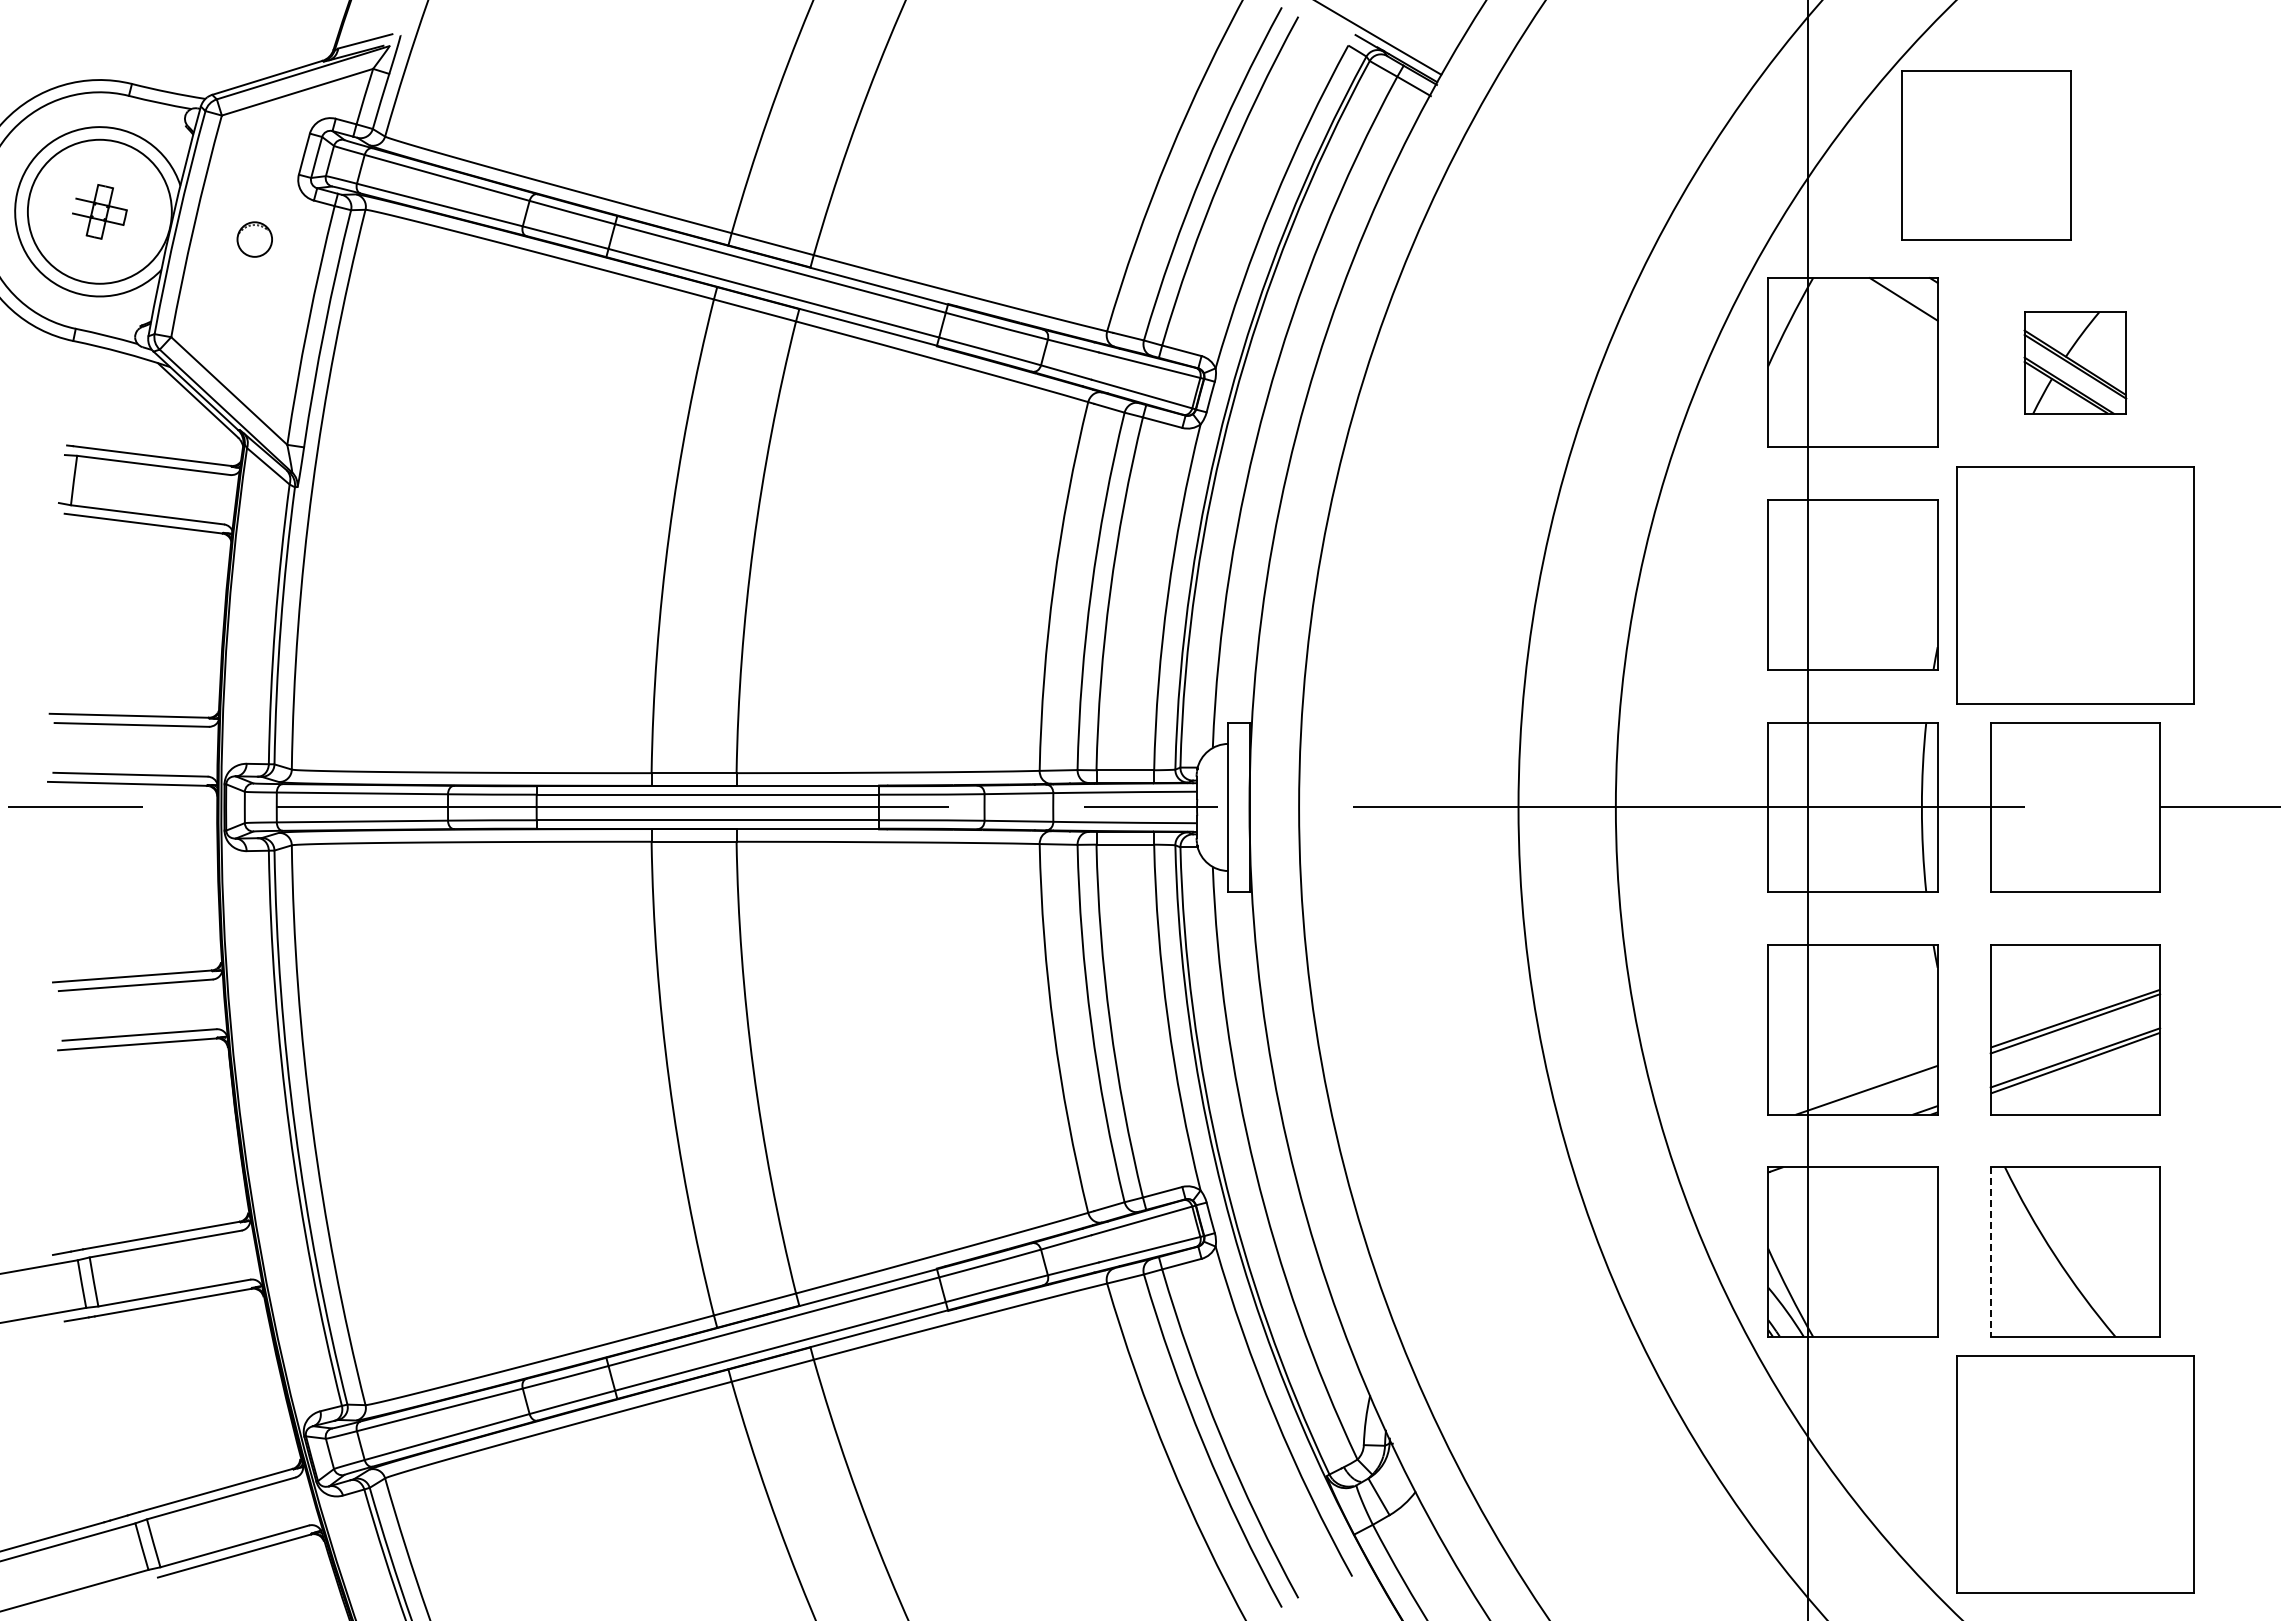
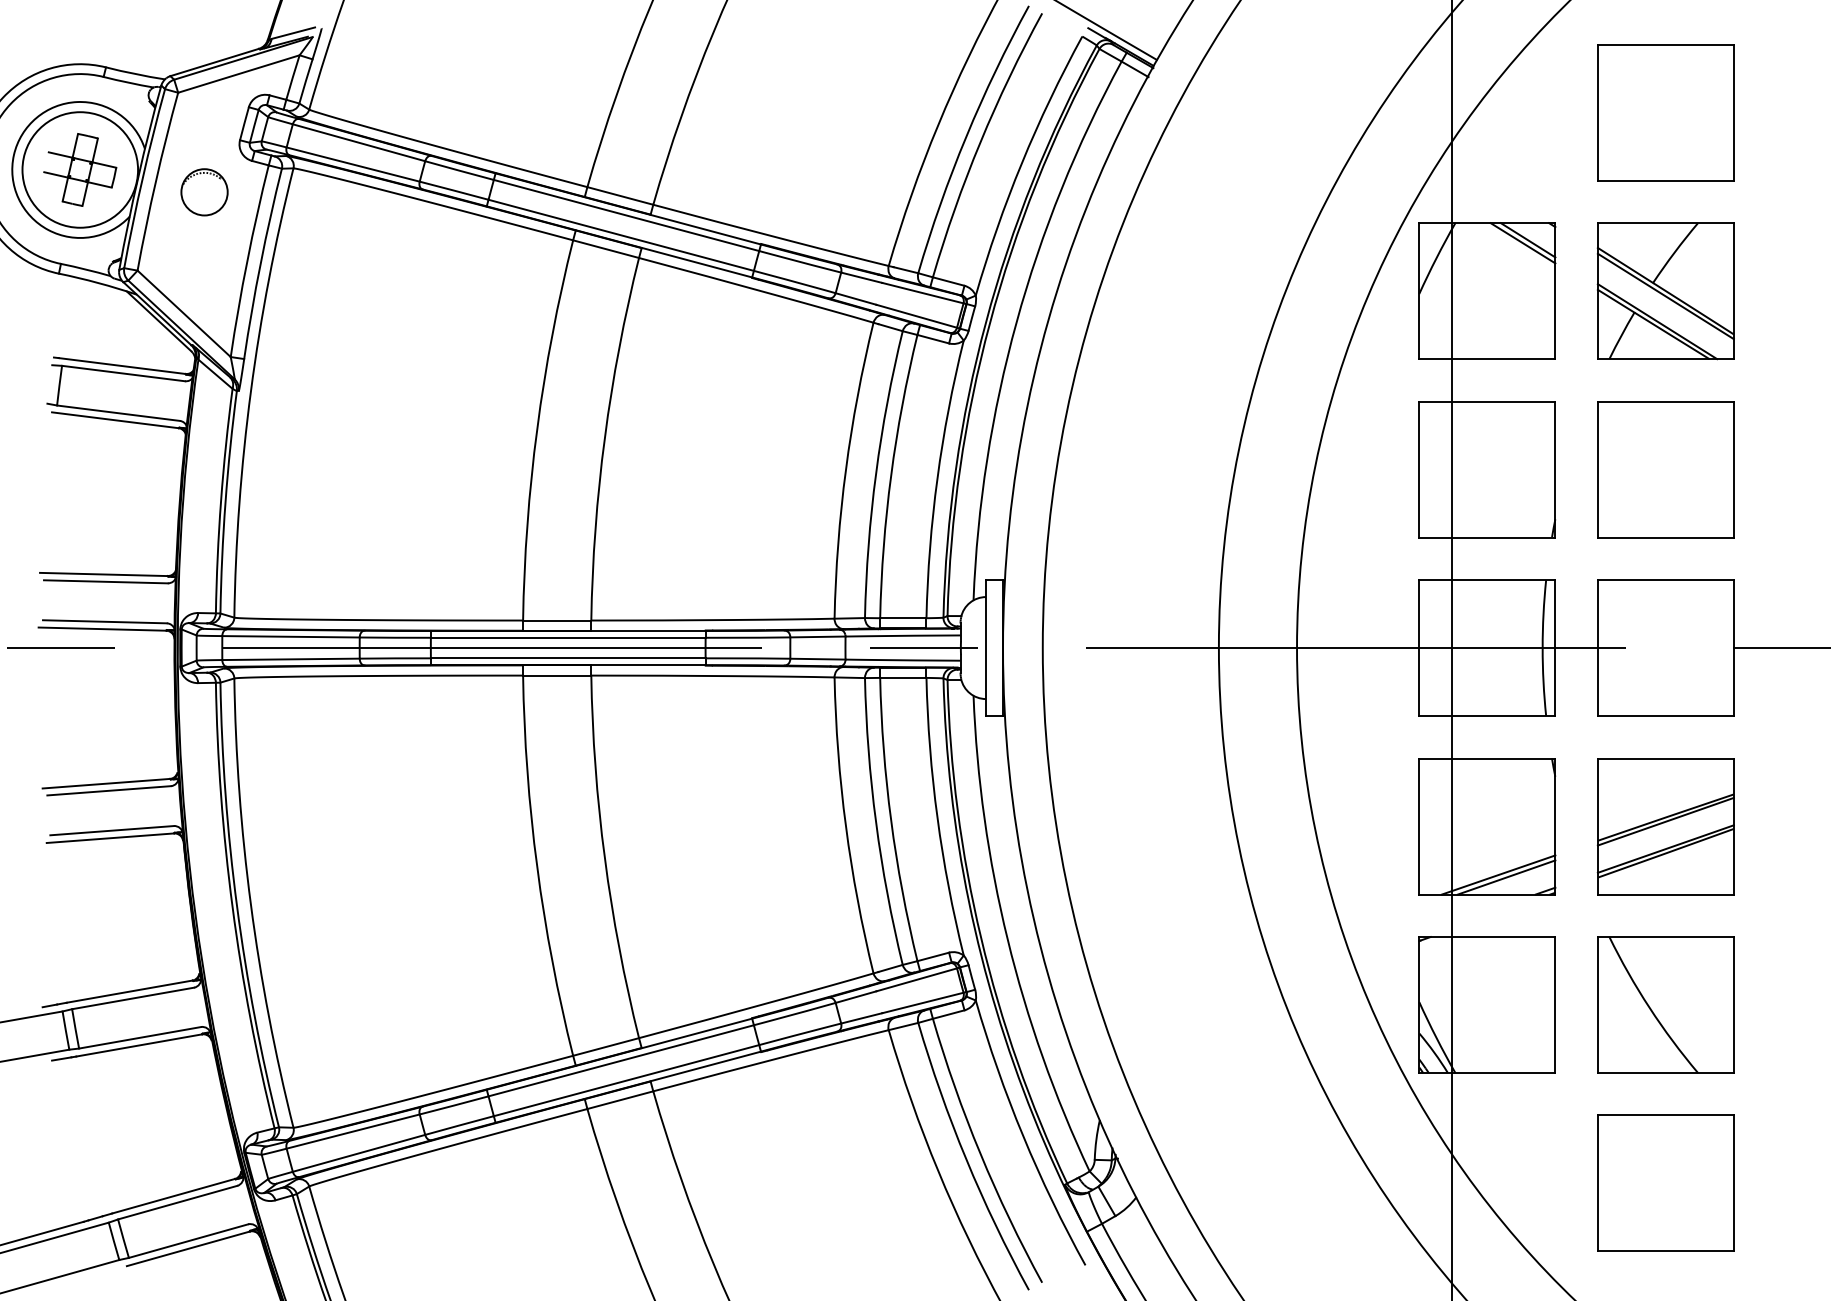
part: (1986, 155) -> (1665, 112), moved
part: (99, 211) -> (79, 169), size x1.67
part: (254, 239) -> (204, 192), size x1.67
line: (1897, 303) -> (1523, 243), added
part: (2075, 362) -> (1665, 290), size x1.67
part: (2075, 584) -> (1665, 469), size x0.71
line: (1876, 1093) -> (1506, 877), added
line: (1990, 1252) -> (1597, 1005), dashed -> solid
part: (2075, 1474) -> (1665, 1183), size x0.71

